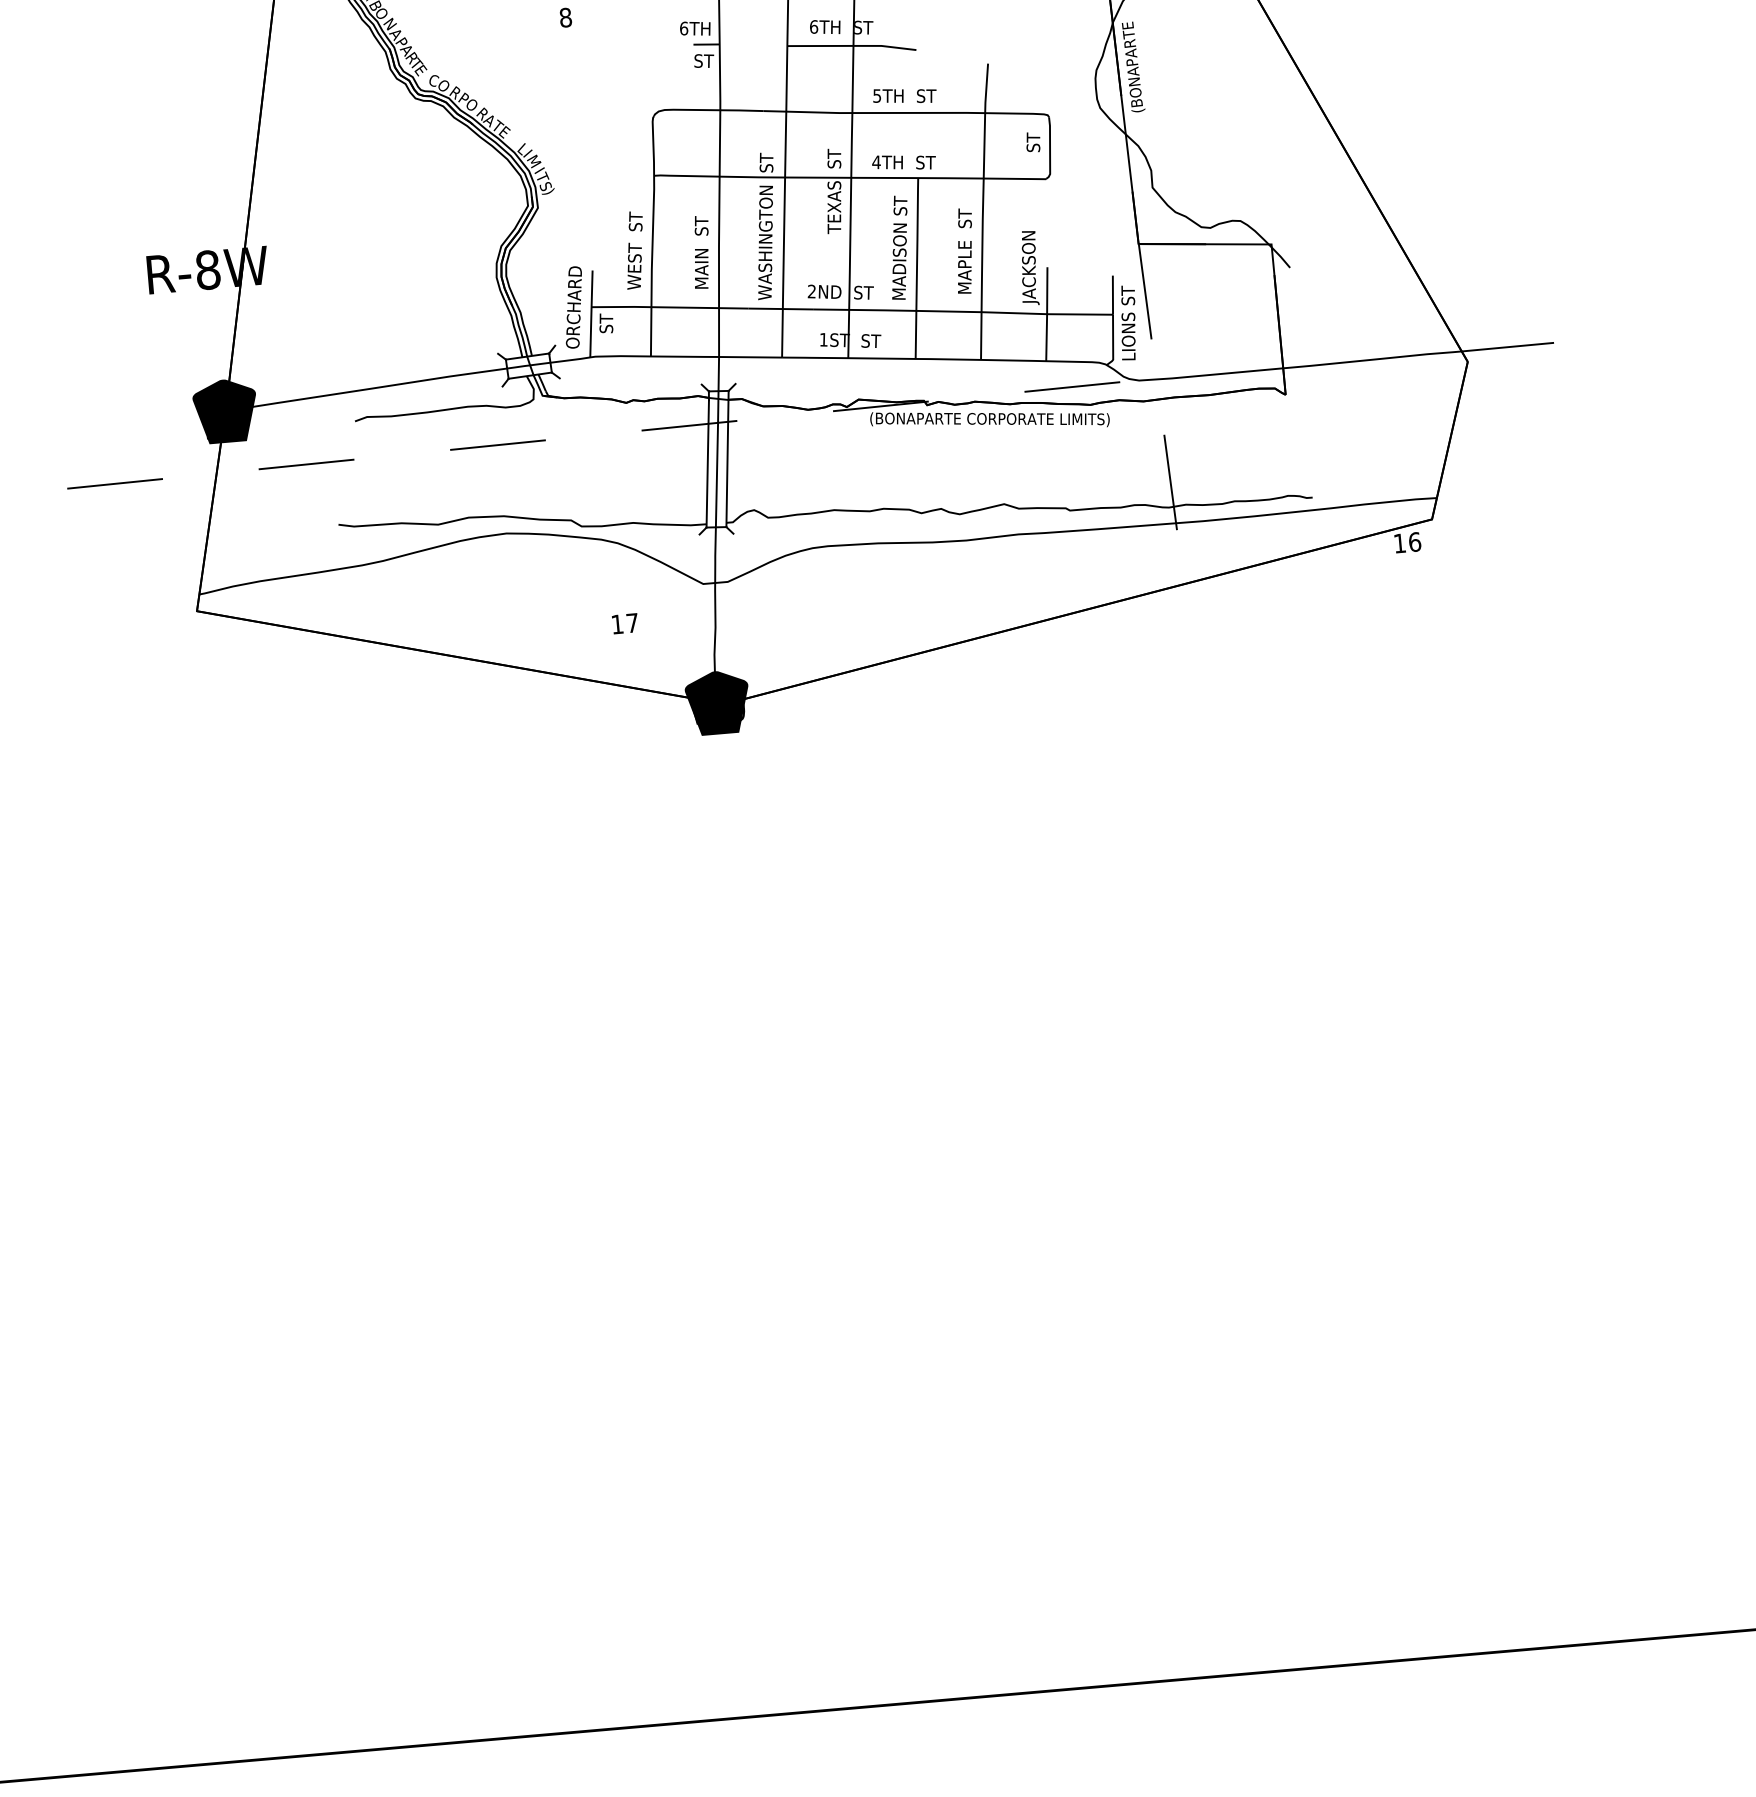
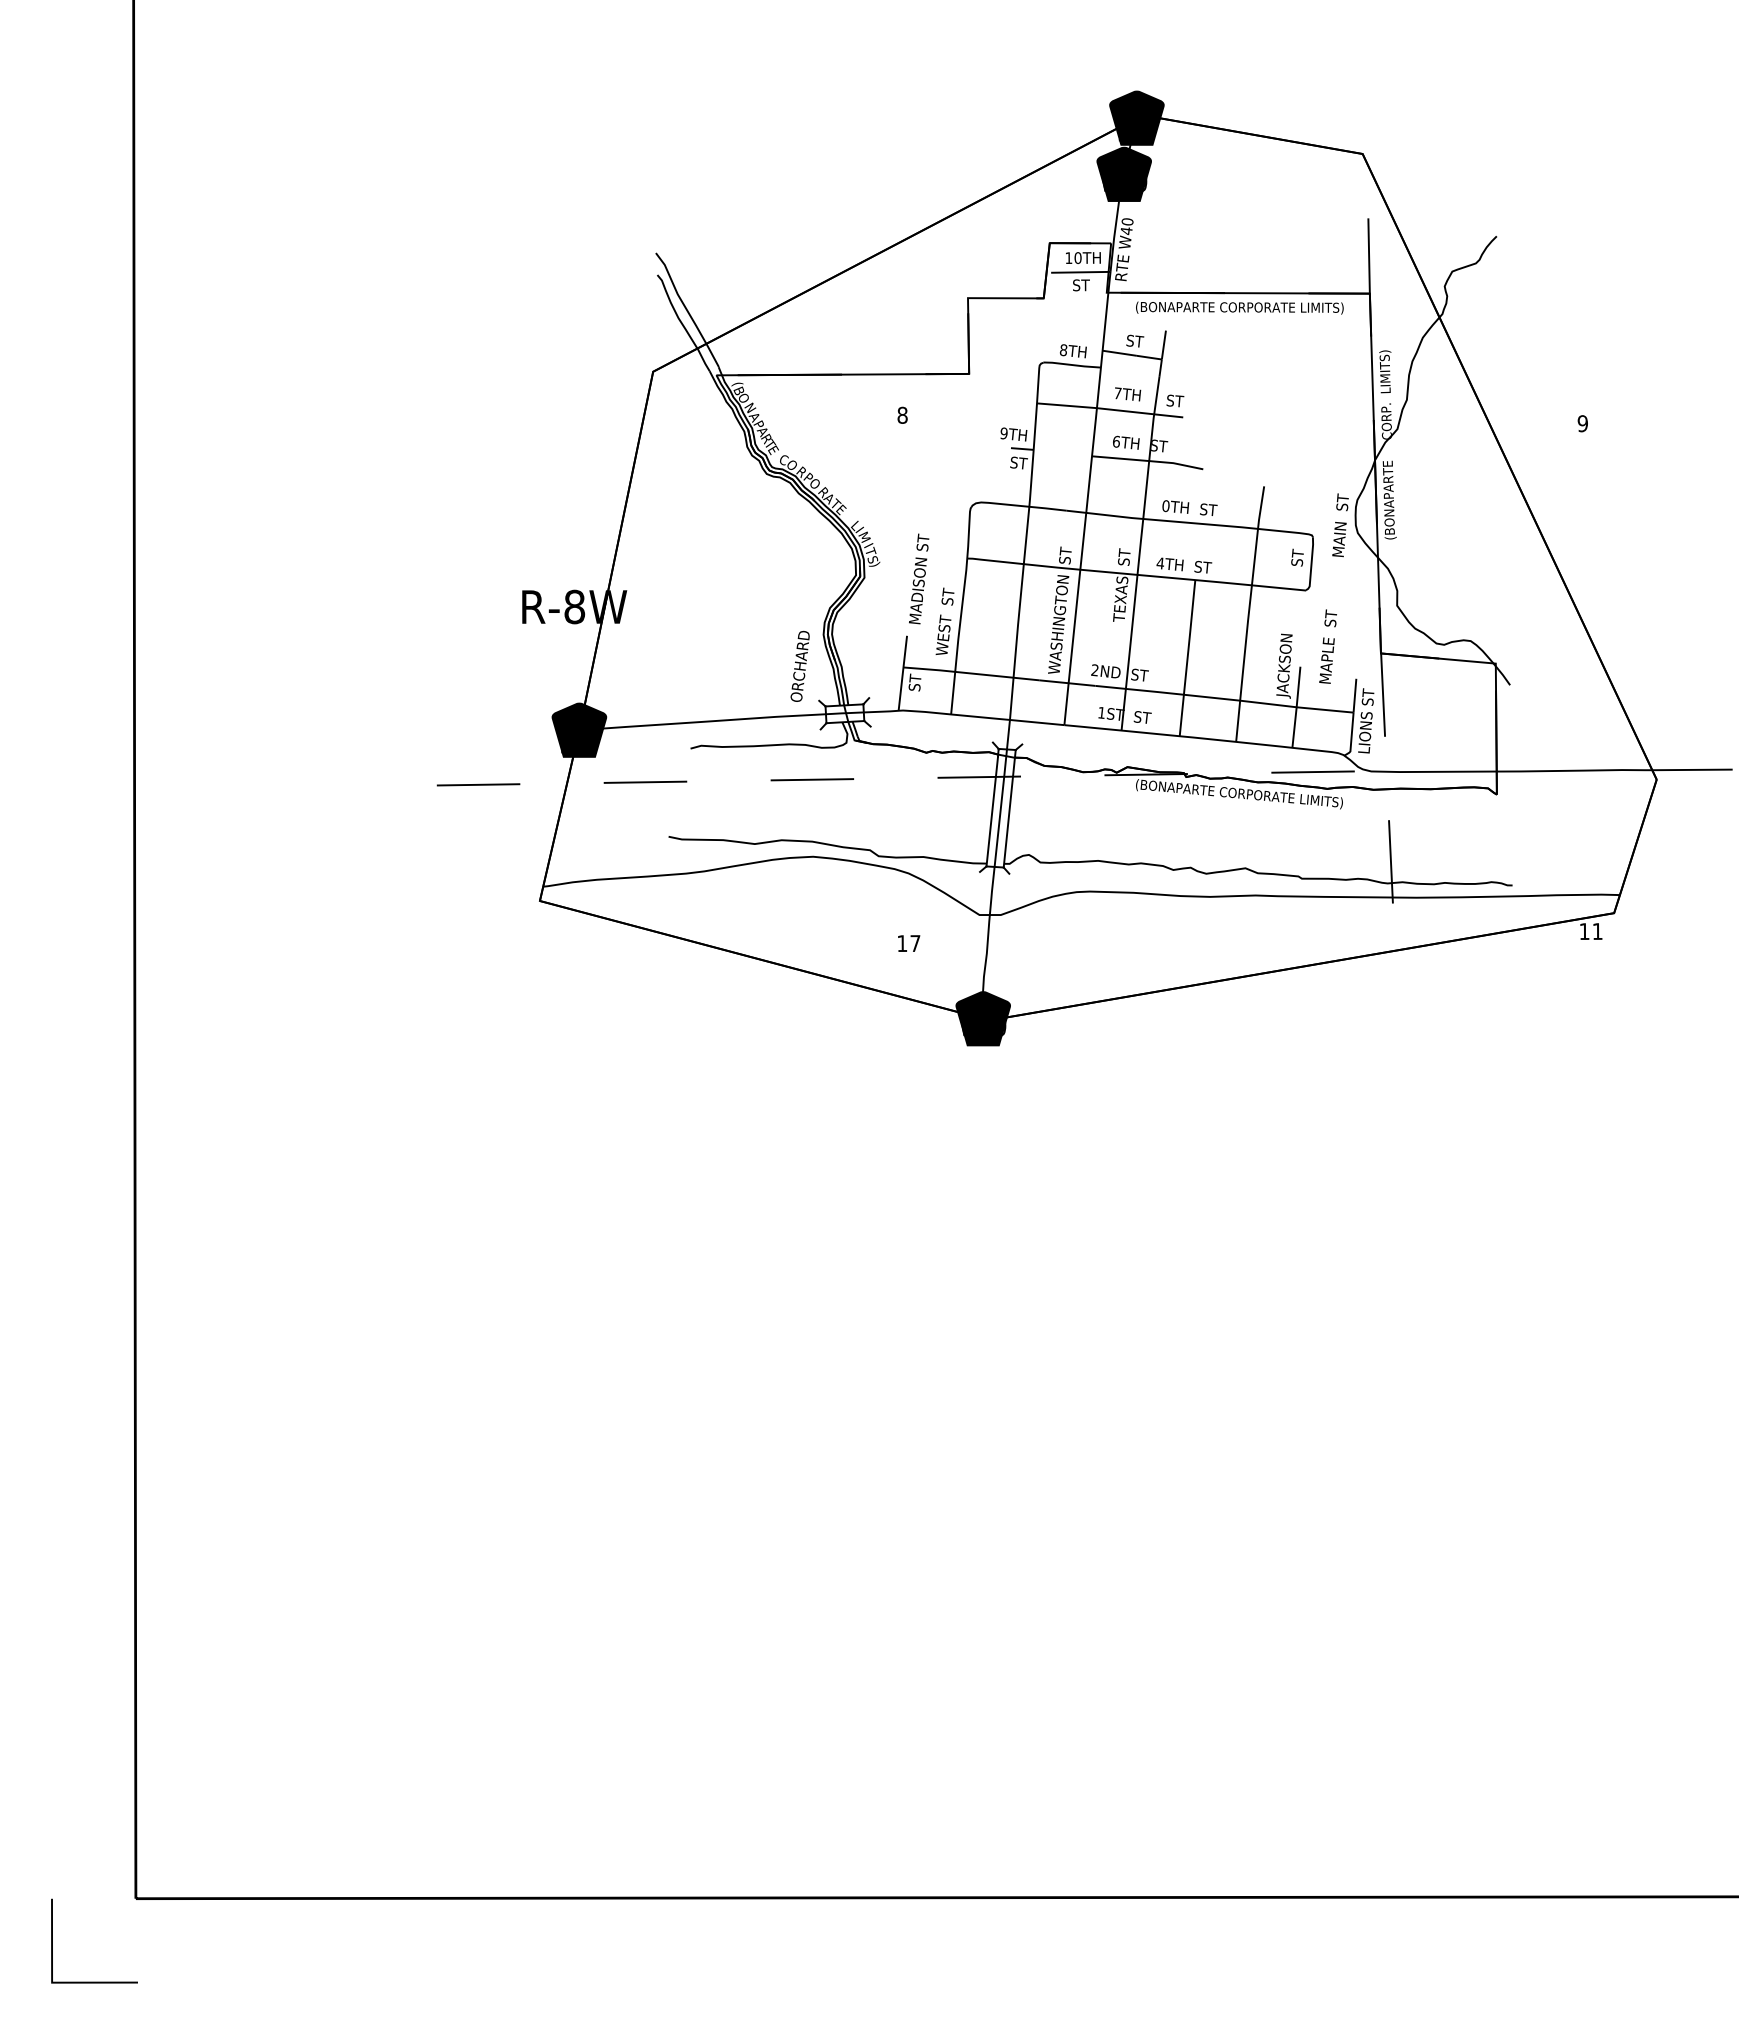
text: (683, 28) -> (1003, 433), 6TH -> 9TH
text: (876, 95) -> (1165, 505), 5TH -> 0TH
text: (900, 247) -> (919, 578), moved
text: (963, 251) -> (1327, 646), moved
text: (701, 252) -> (1340, 525), moved
text: (573, 306) -> (799, 665), moved
text: (1414, 542) -> (1597, 931), 16 -> 11

